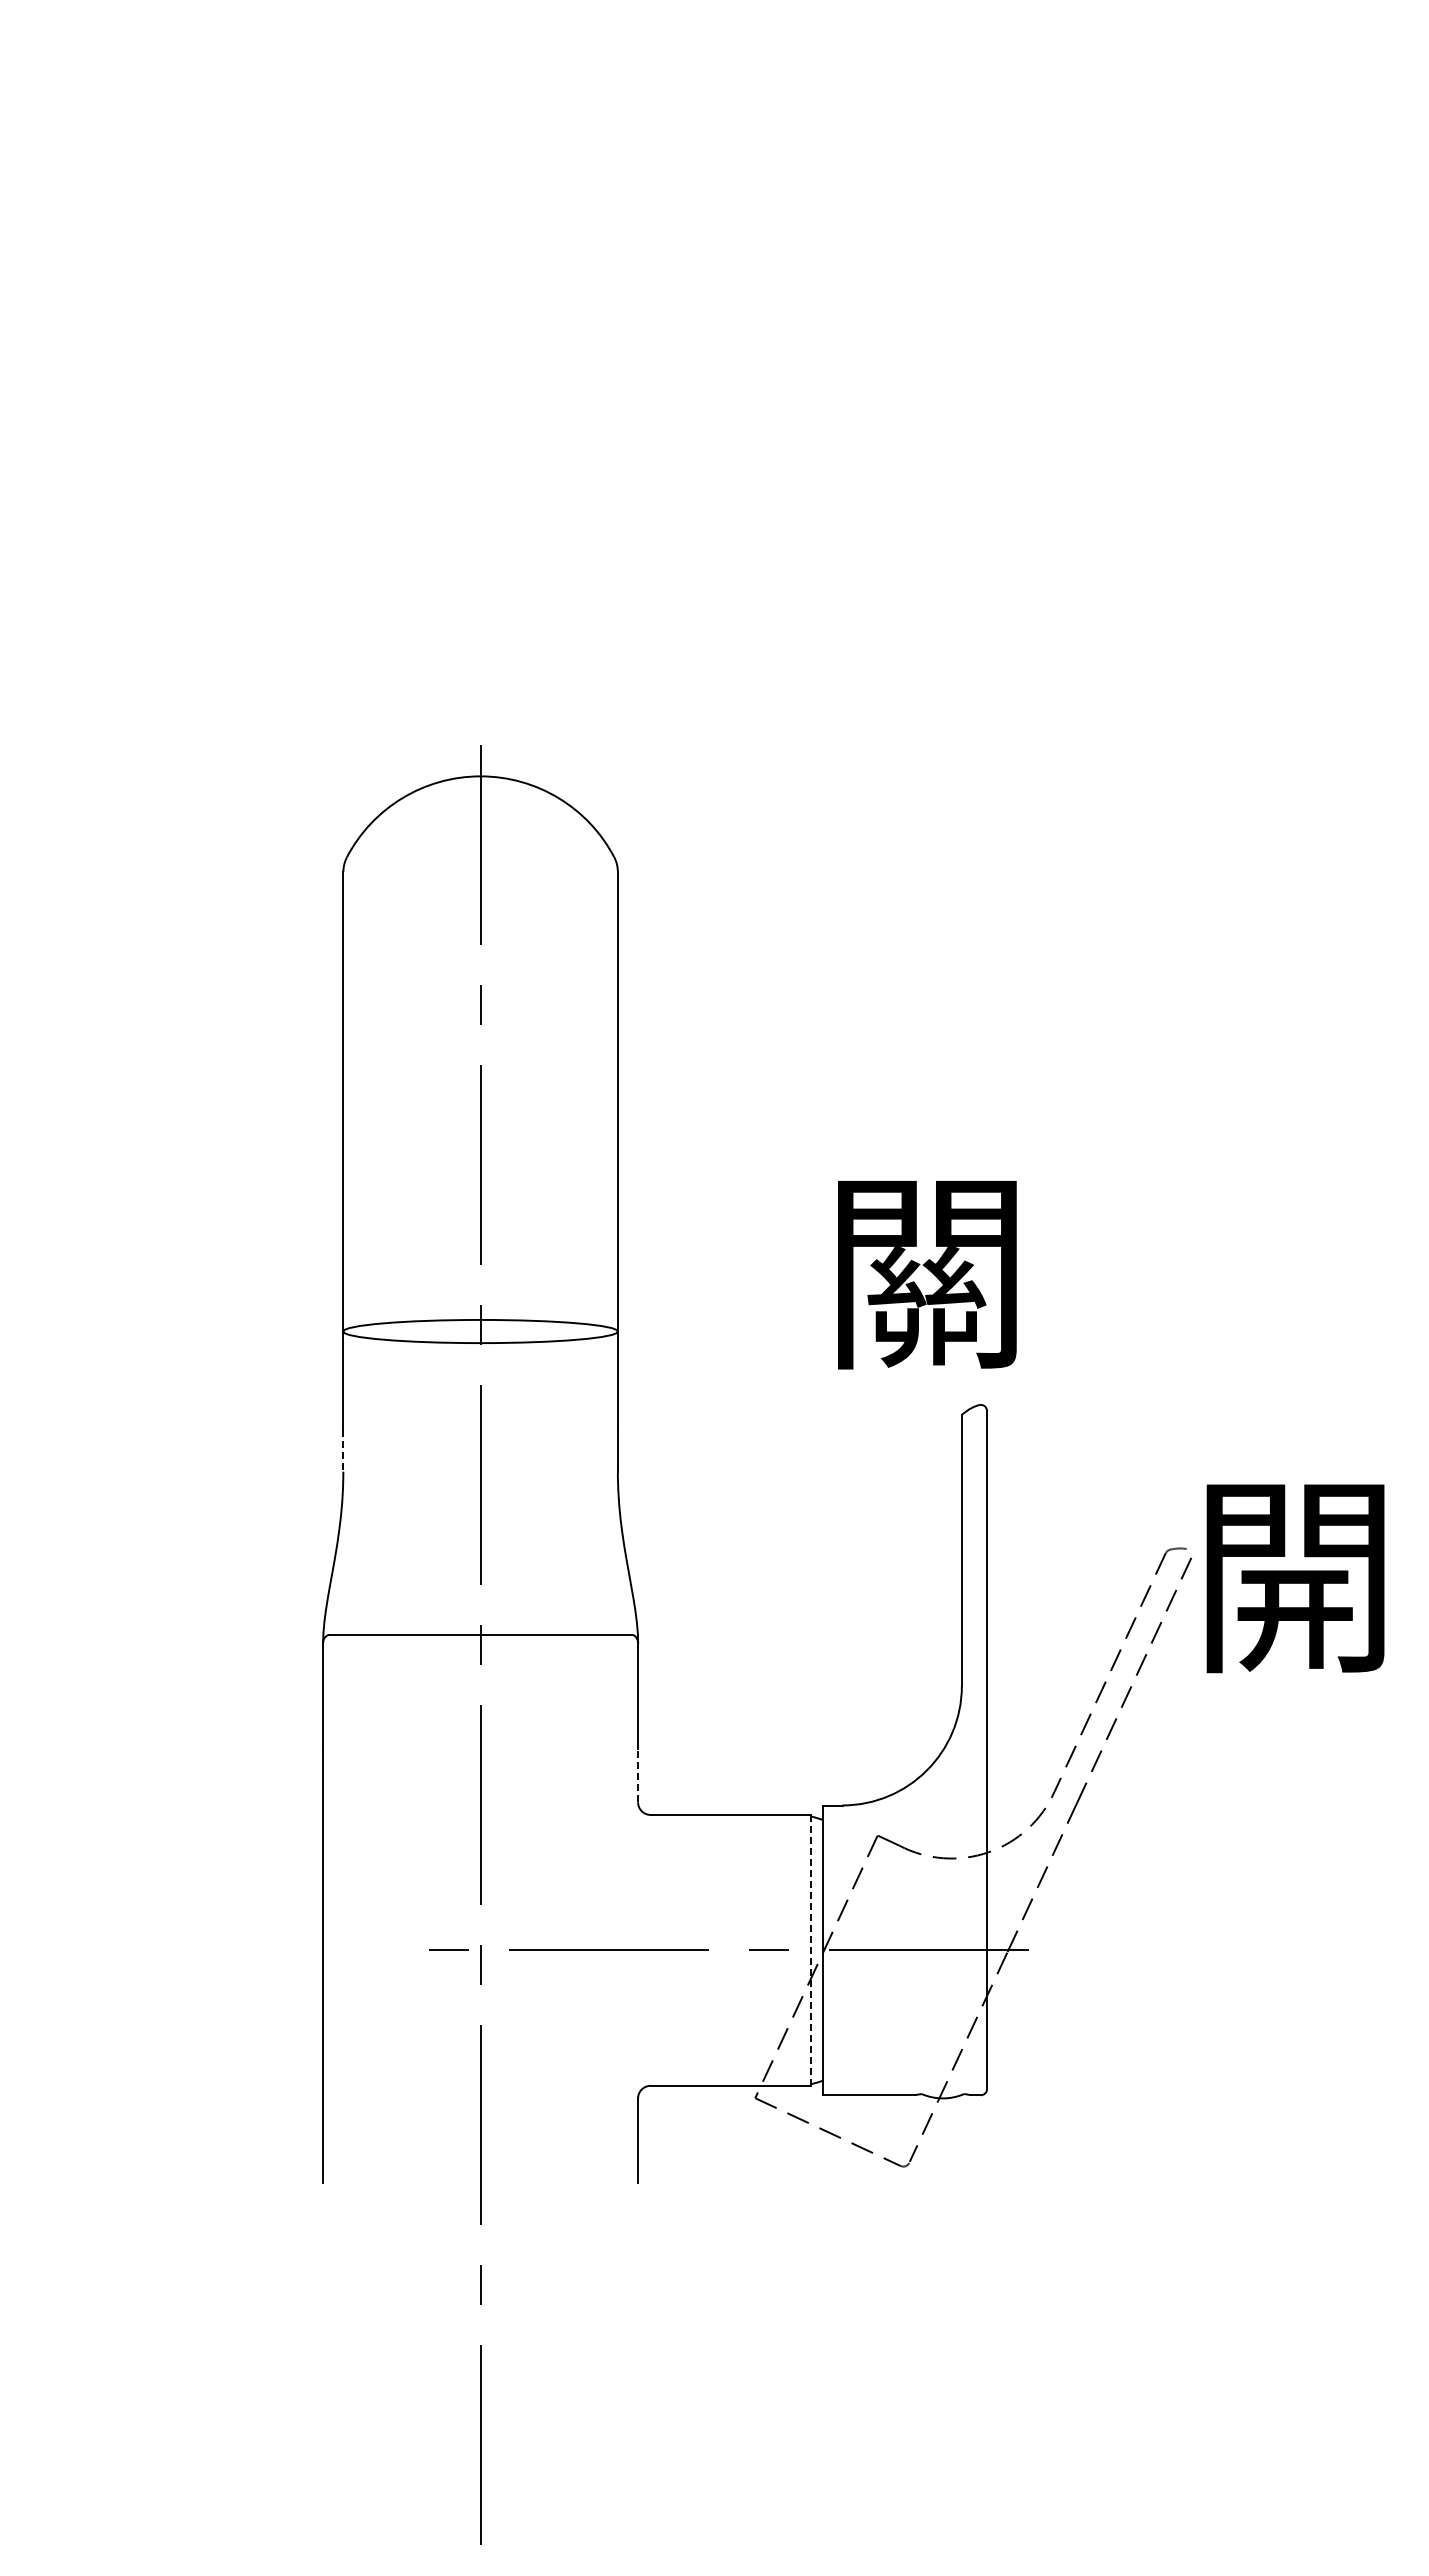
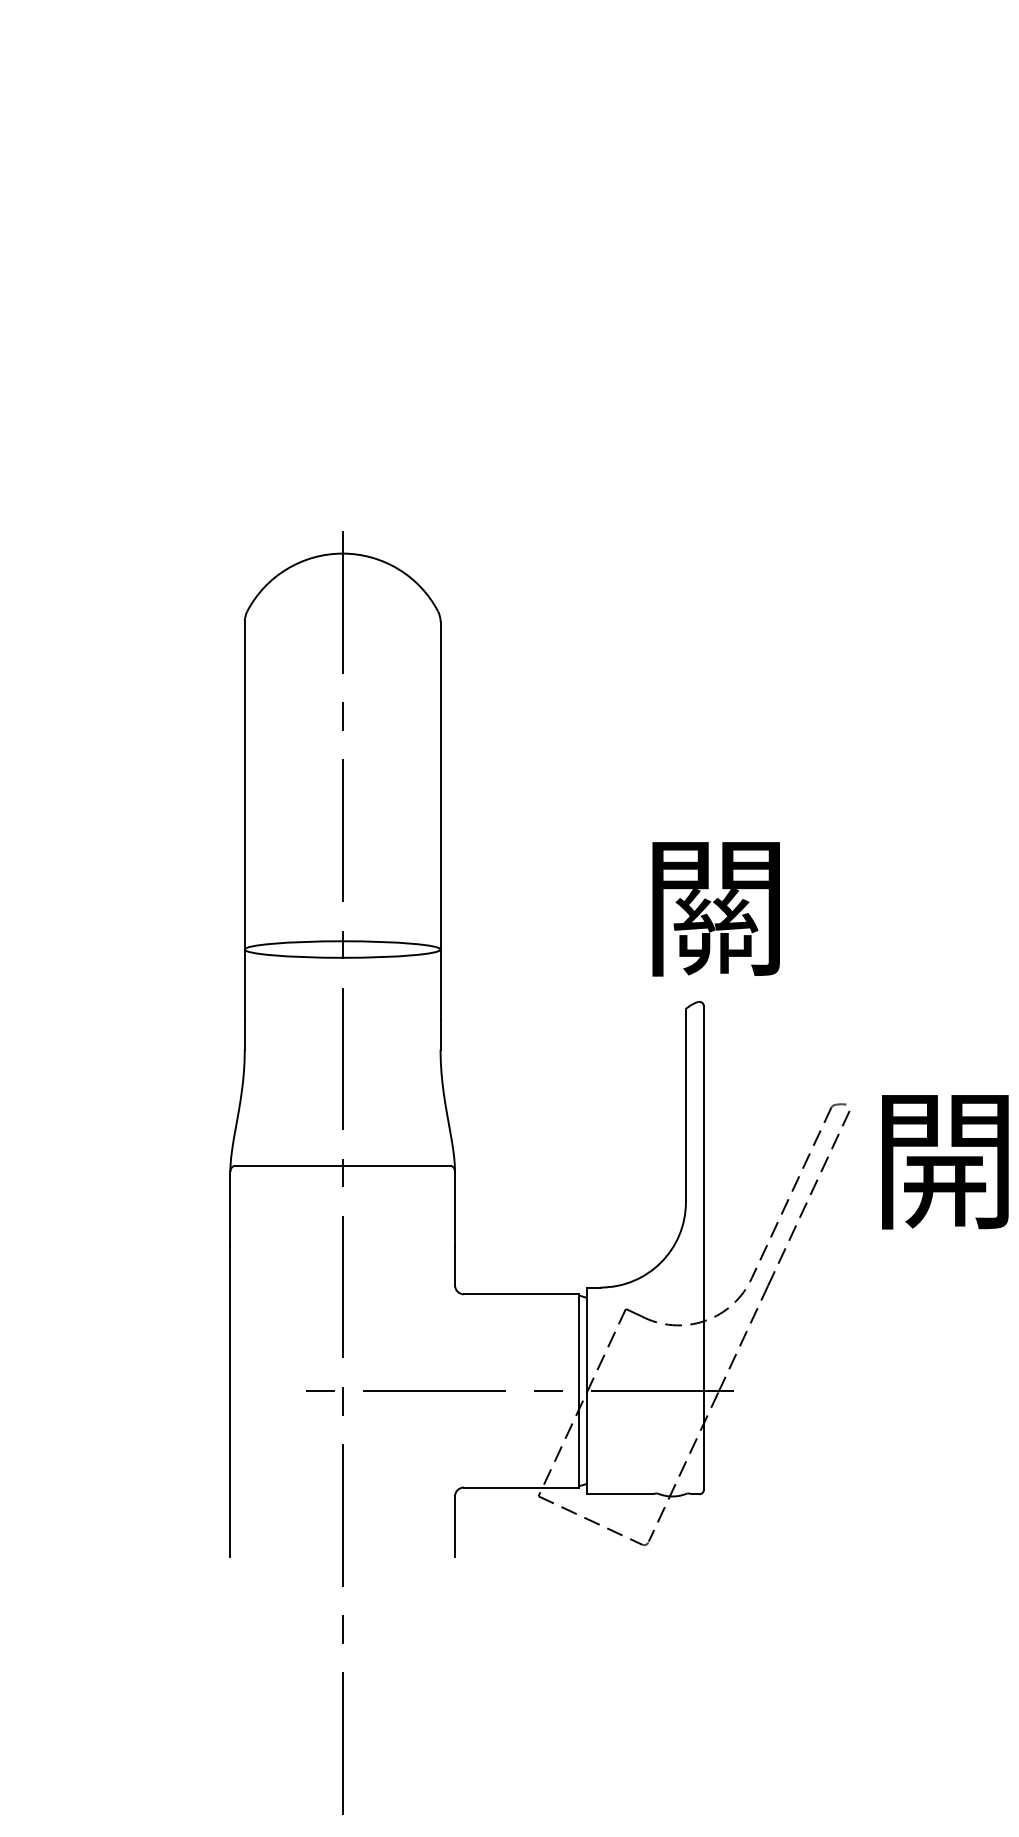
text: (927, 1275) -> (716, 909), moved
line: (343, 1450) -> (244, 1034), dashed -> solid
text: (1295, 1578) -> (945, 1162), moved
line: (638, 1775) -> (455, 1266), dashed -> solid
line: (811, 1950) -> (578, 1390), dashed -> solid

